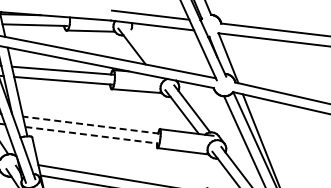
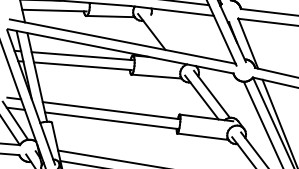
line: (91, 125) -> (111, 110), dashed -> solid
line: (92, 135) -> (112, 120), dashed -> solid

